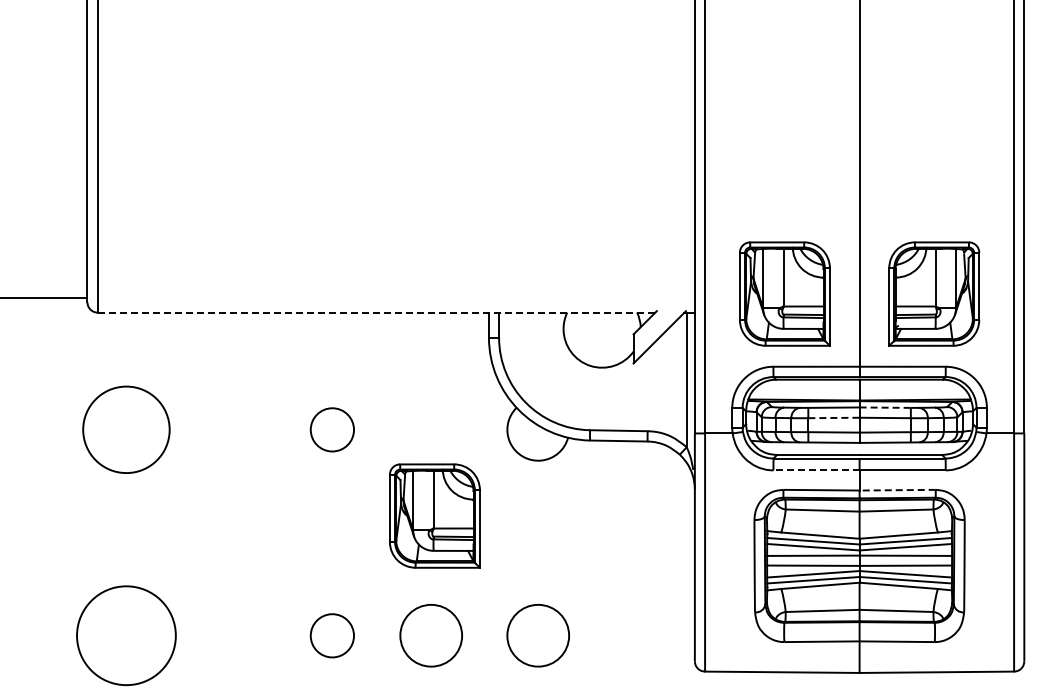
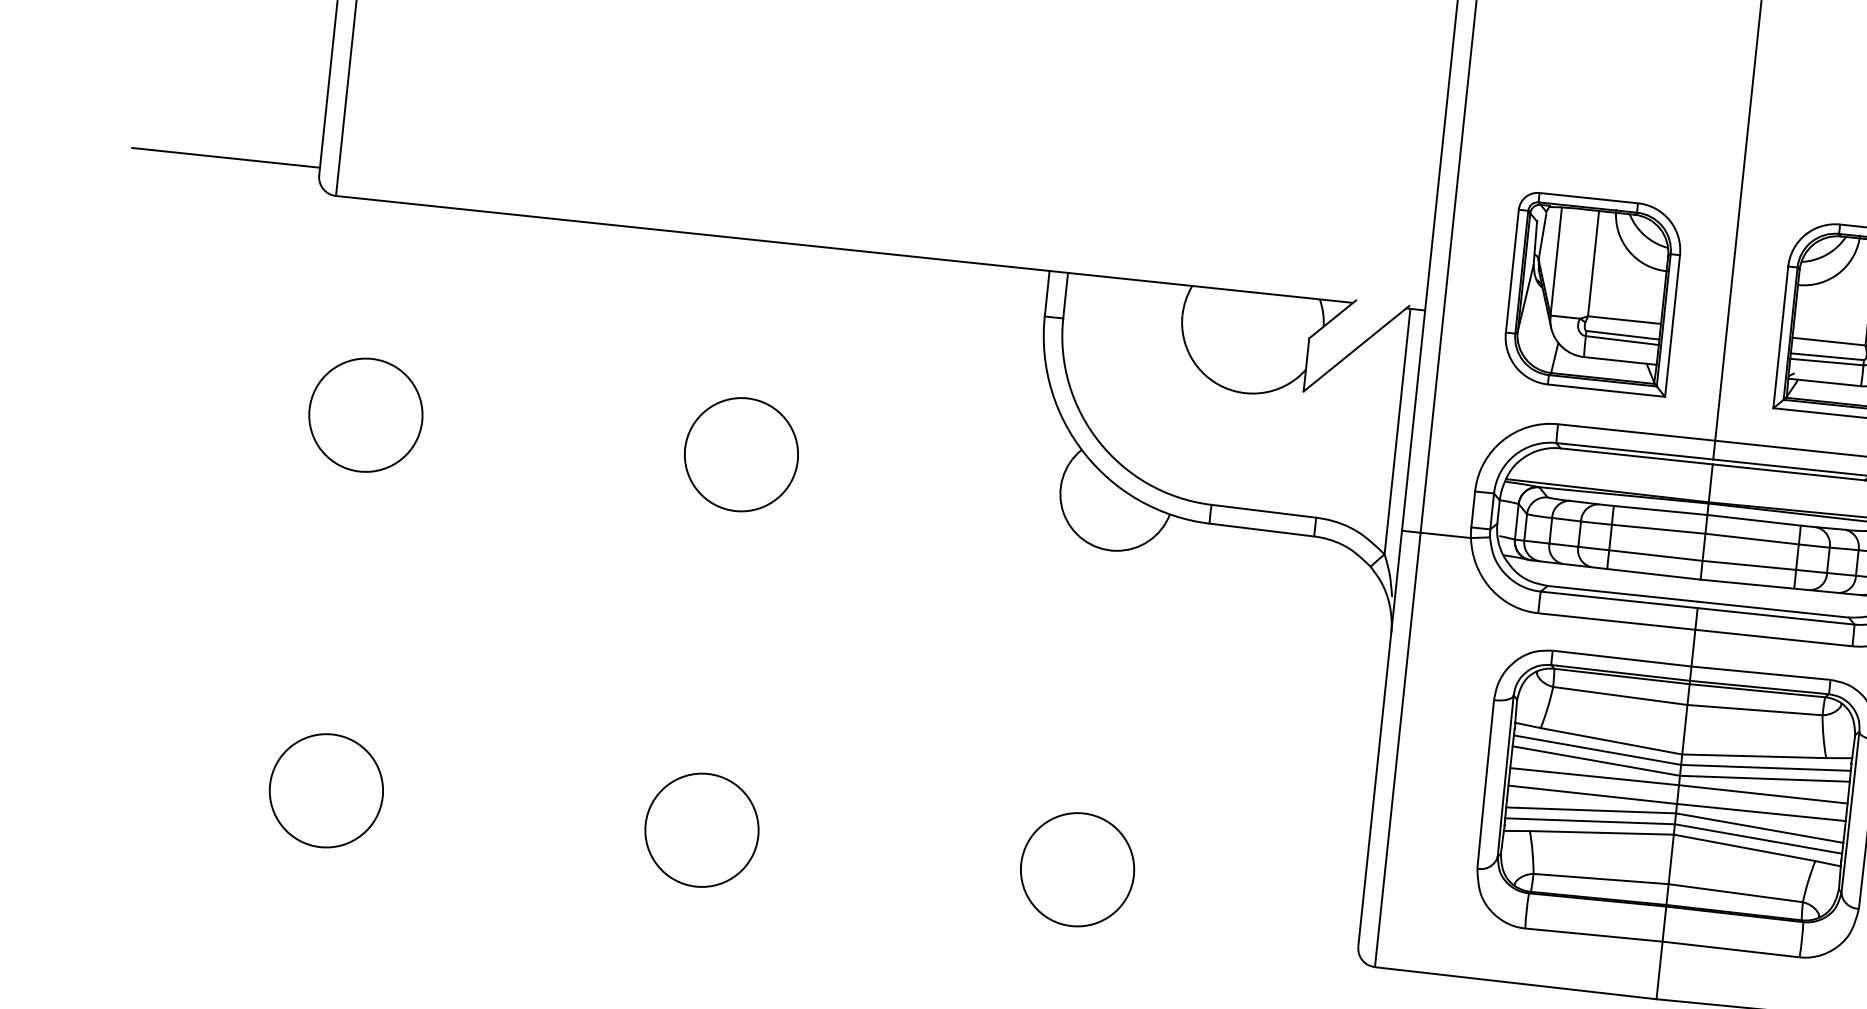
line: (376, 312) -> (844, 249), dashed -> solid
line: (885, 407) -> (1754, 520), dashed -> solid
line: (833, 417) -> (1657, 528), dashed -> solid
circle: (126, 429) -> (366, 414), size x0.71
circle: (332, 429) -> (741, 454), size x1.43
line: (817, 470) -> (1618, 621), dashed -> solid
line: (898, 490) -> (1762, 673), dashed -> solid
part: (434, 515) -> (911, 630), removed
circle: (126, 635) -> (326, 790), size x0.62
circle: (332, 635) -> (702, 829), size x1.43
circle: (430, 635) -> (881, 848), removed

